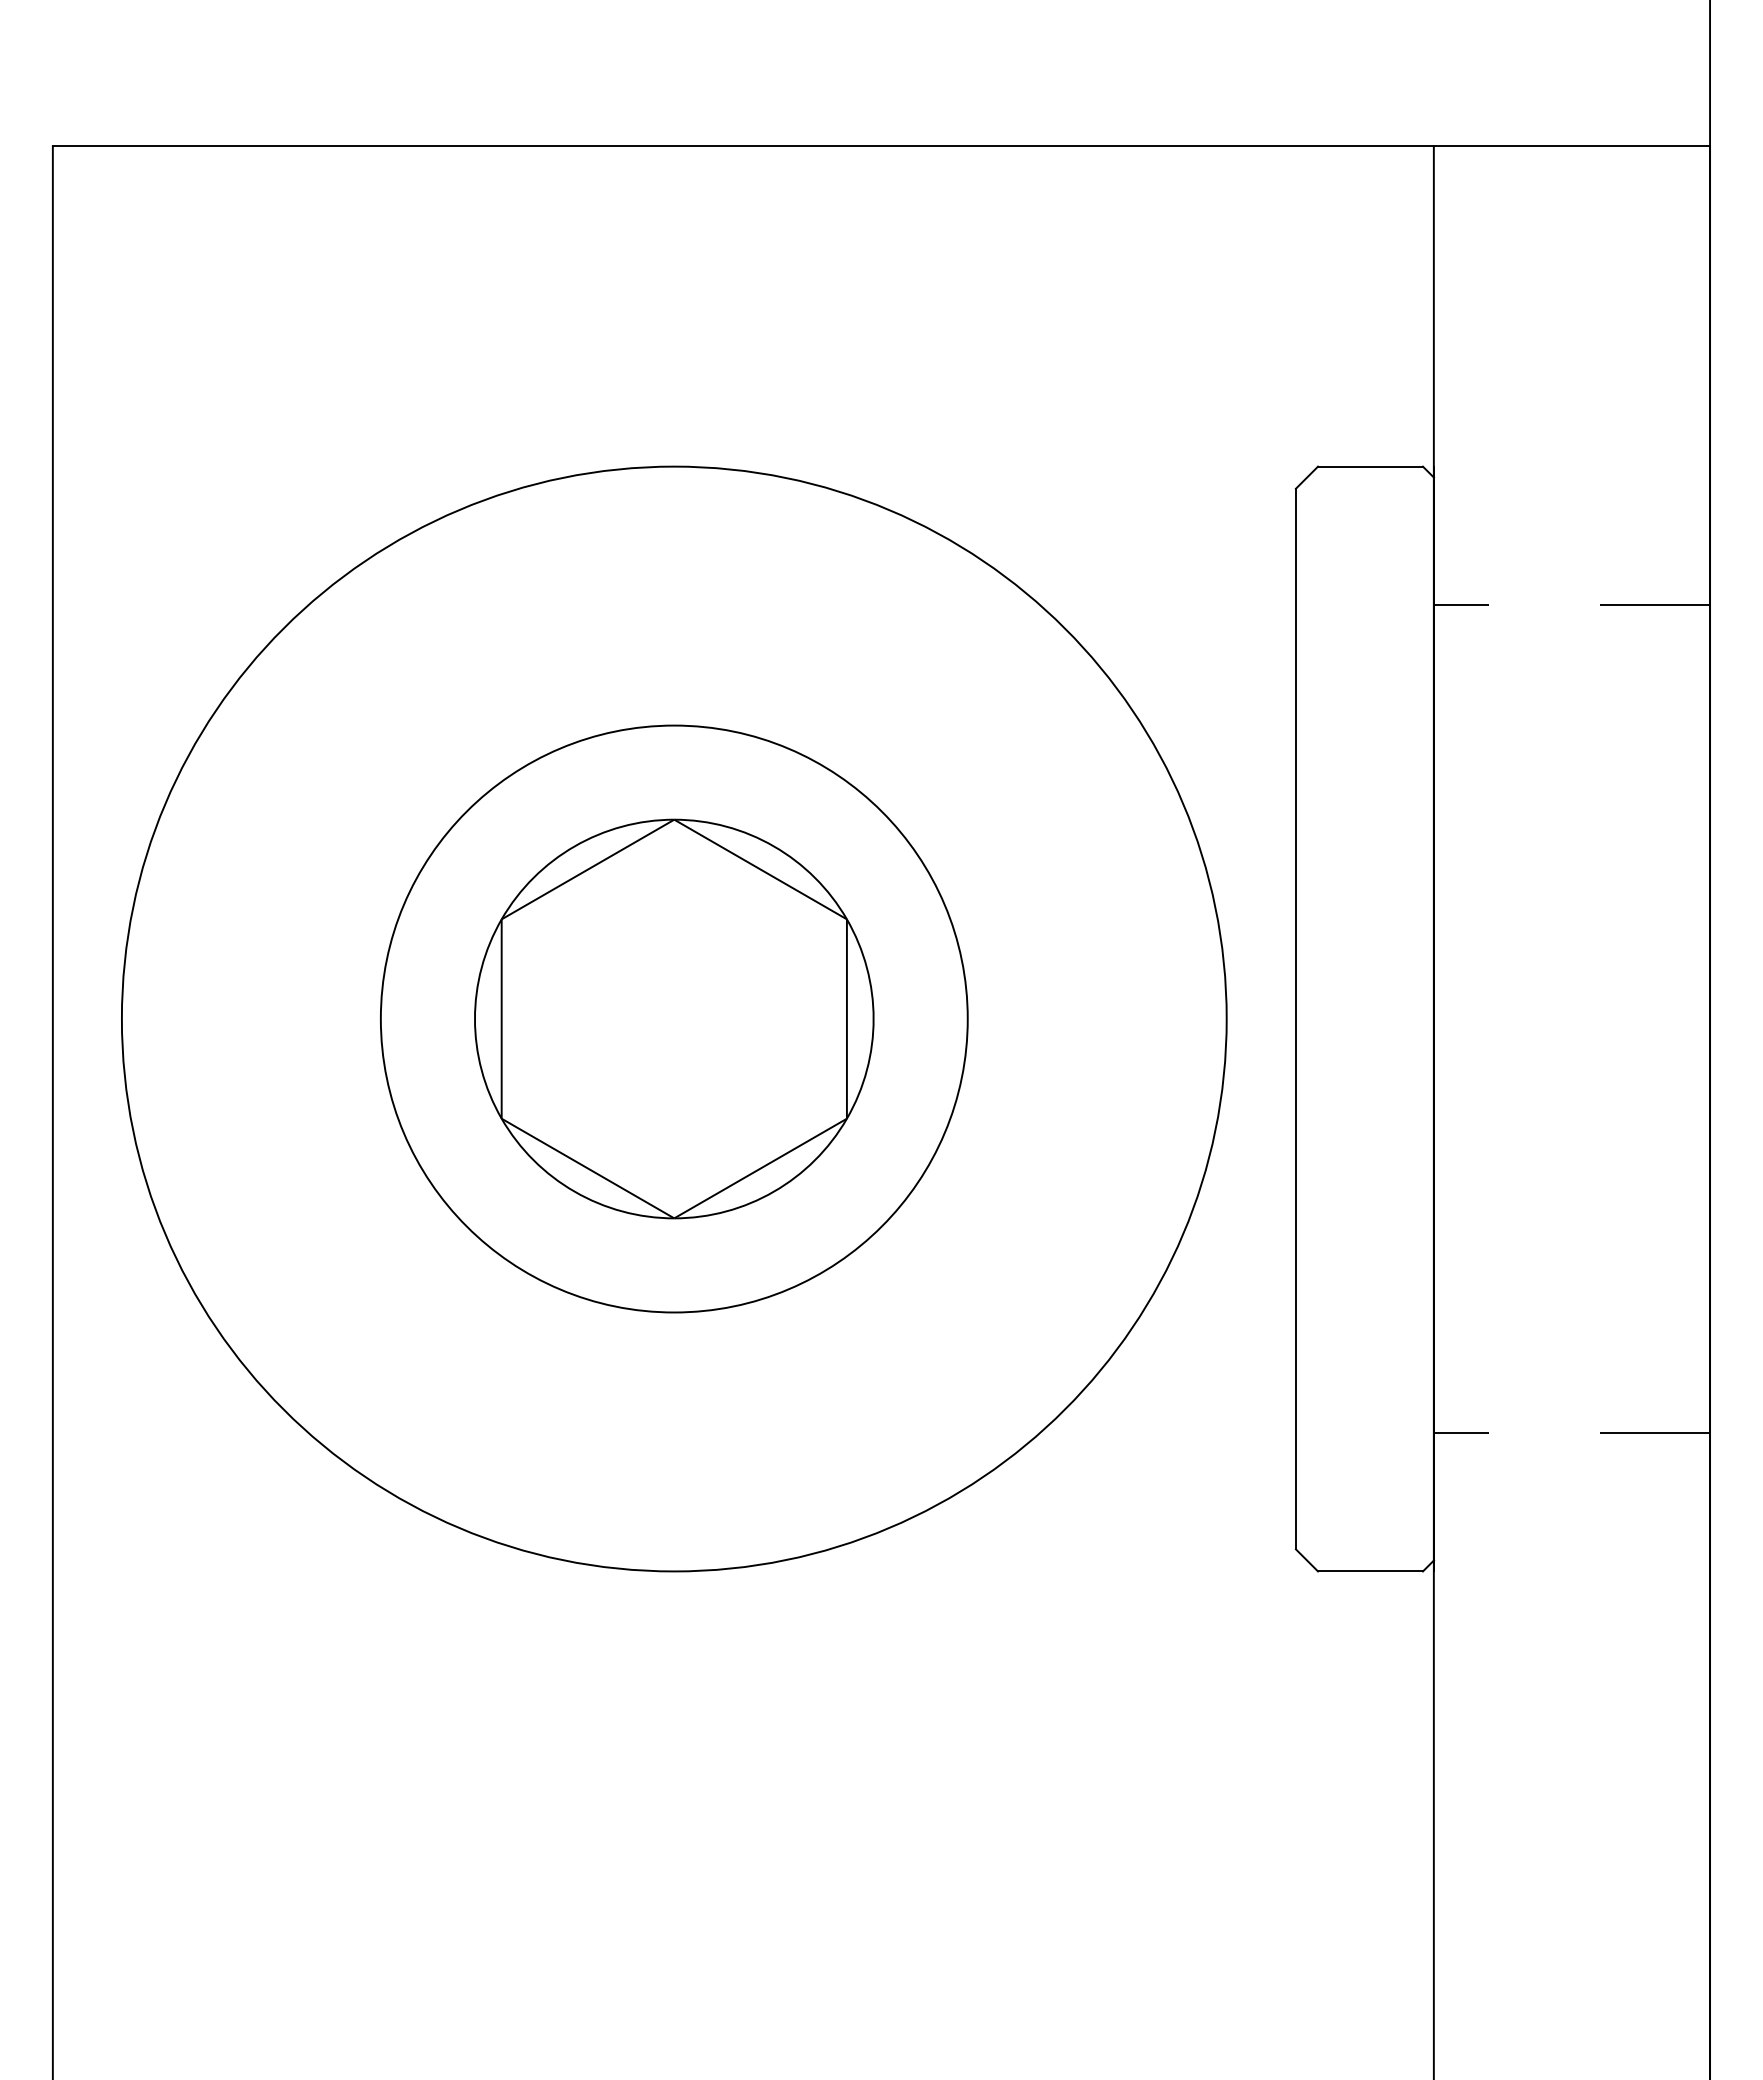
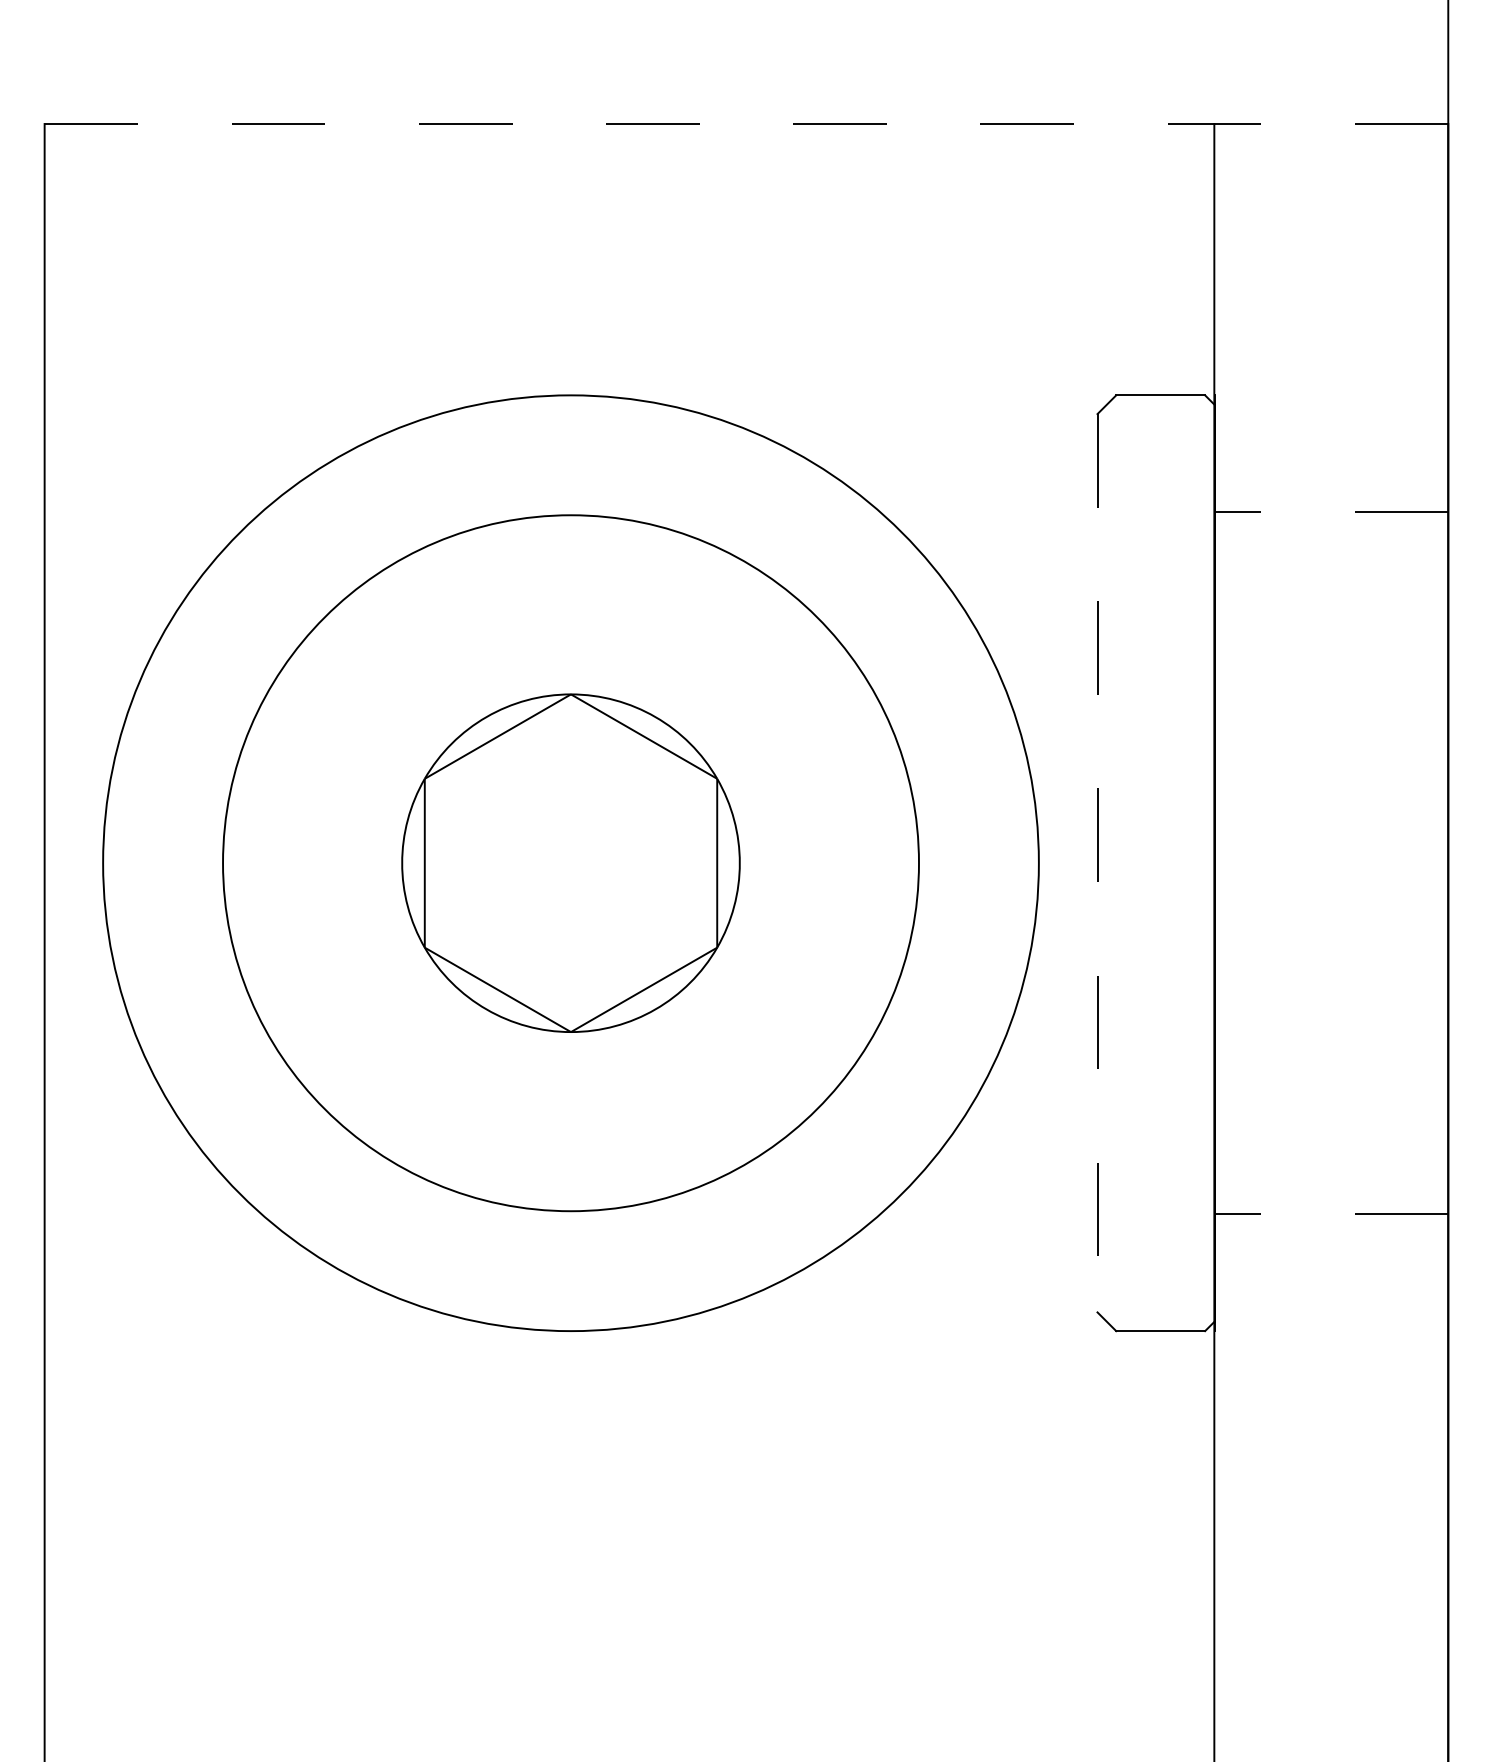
line: (881, 146) -> (746, 124), solid -> dashed
circle: (673, 1018) -> (570, 862), size x1.4
line: (1295, 1019) -> (1097, 863), solid -> dashed

